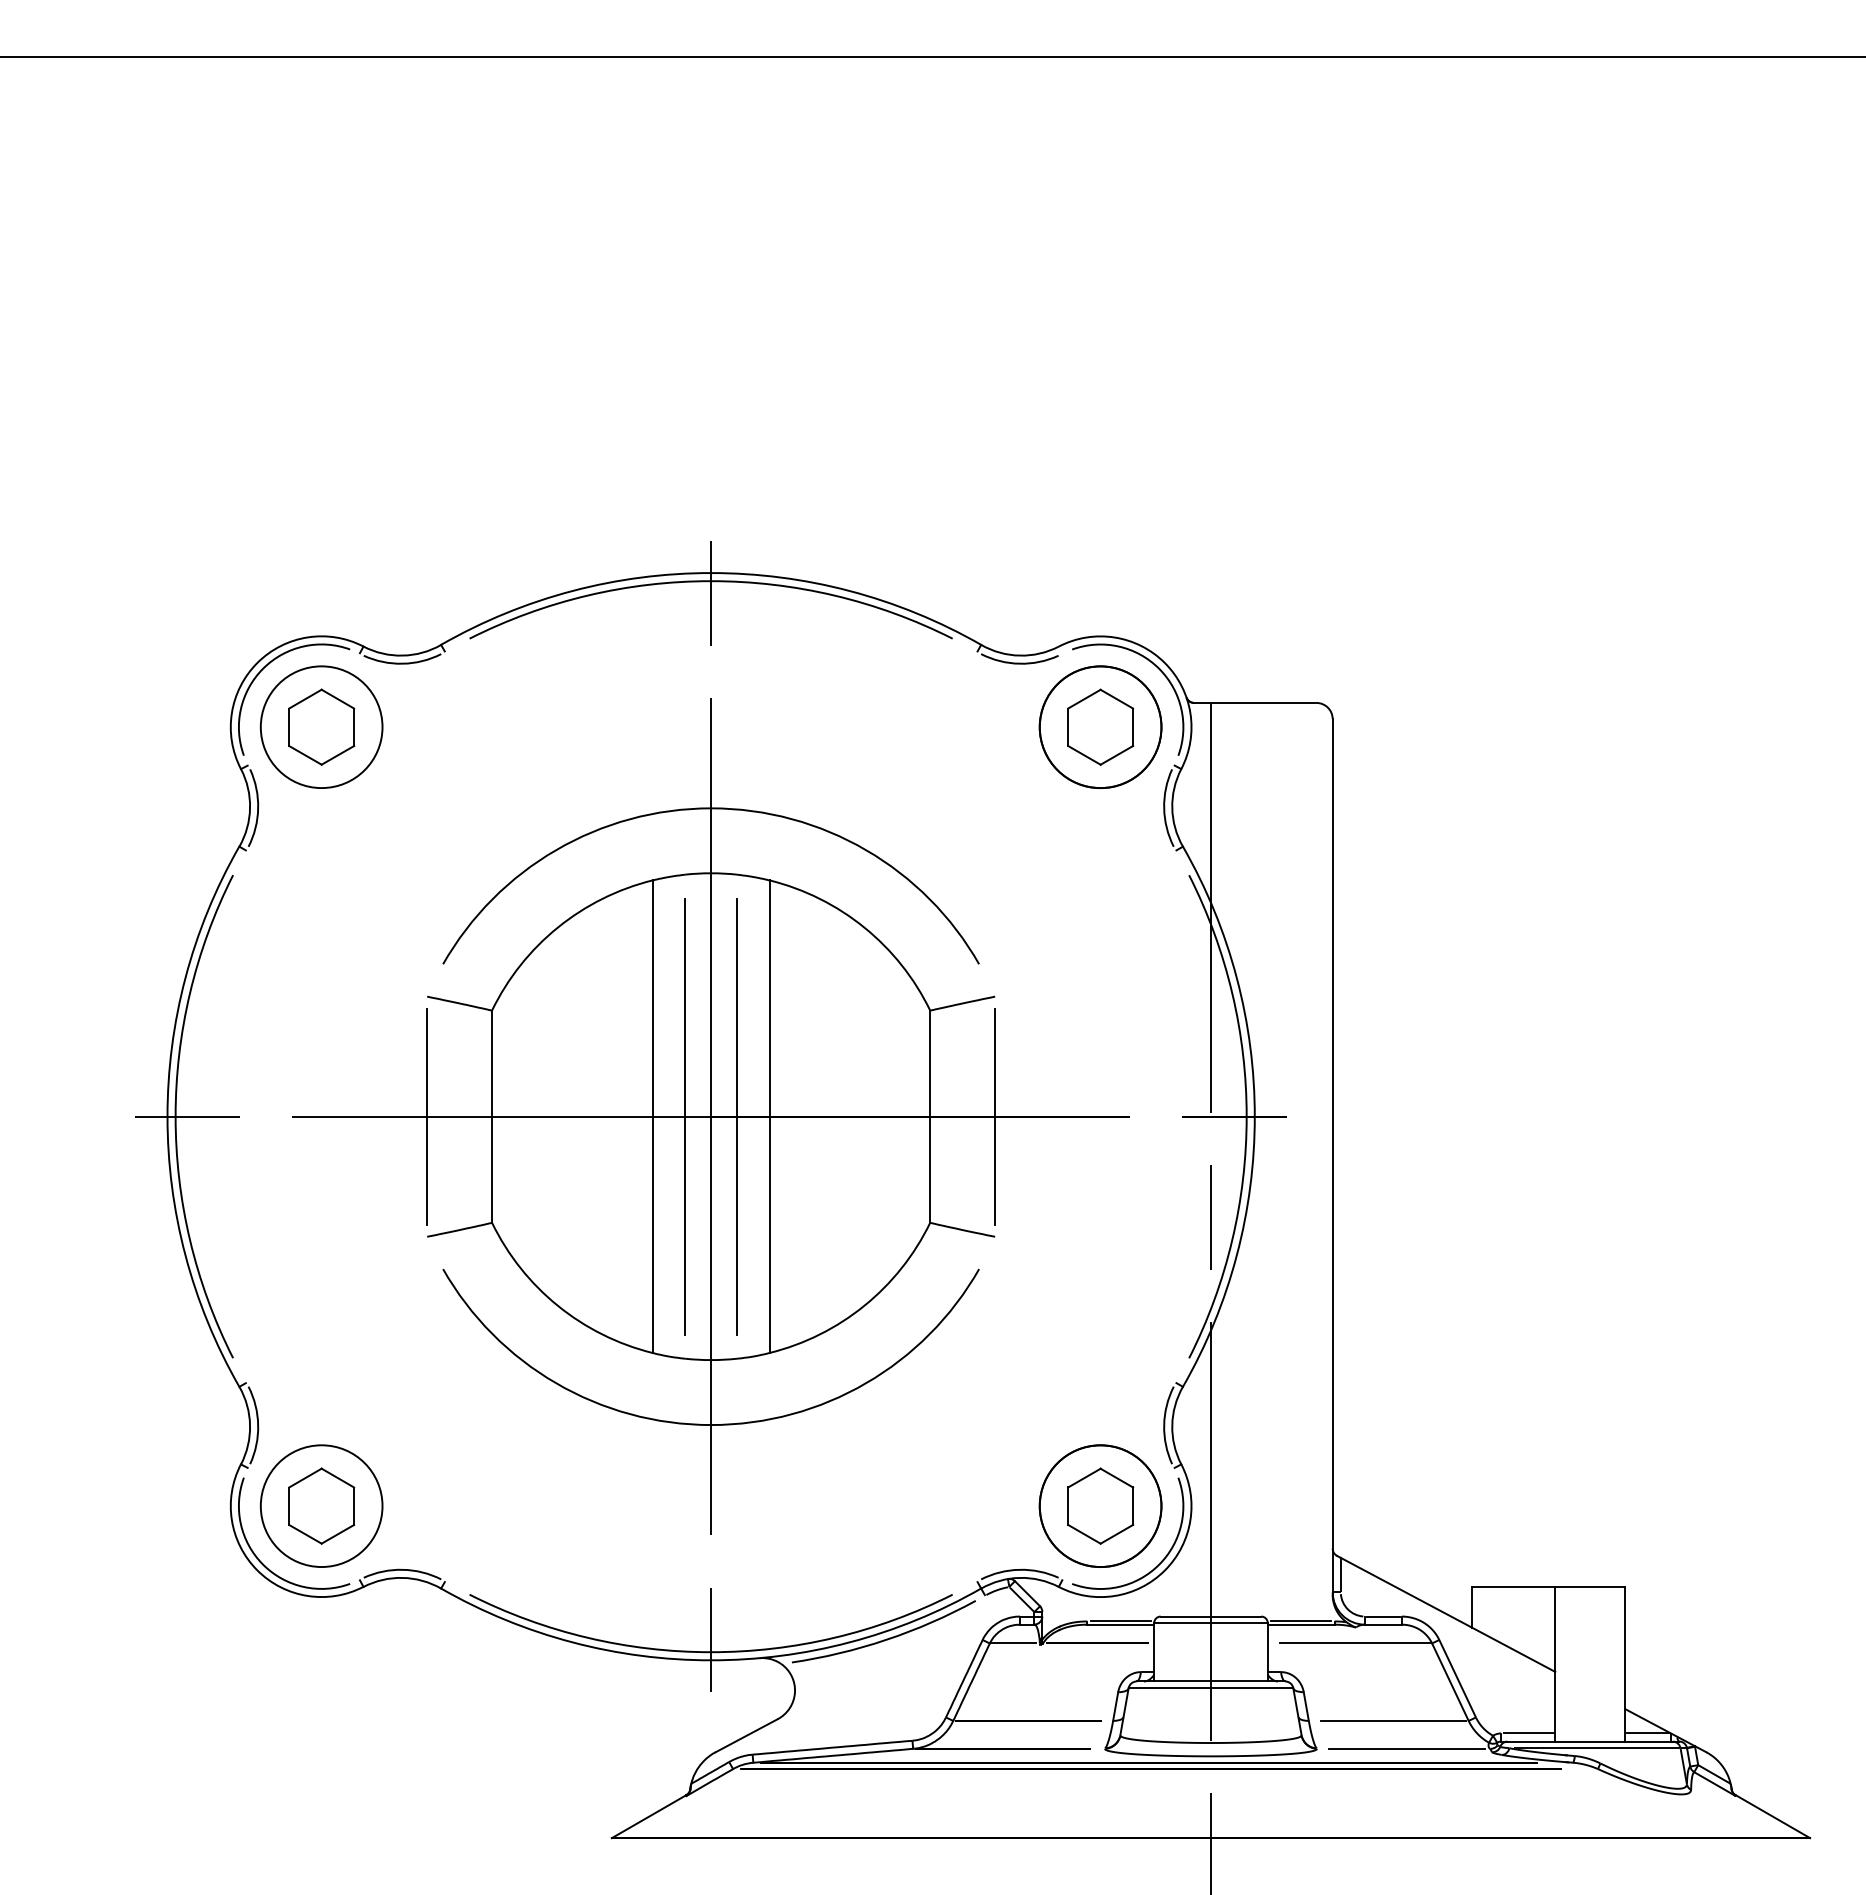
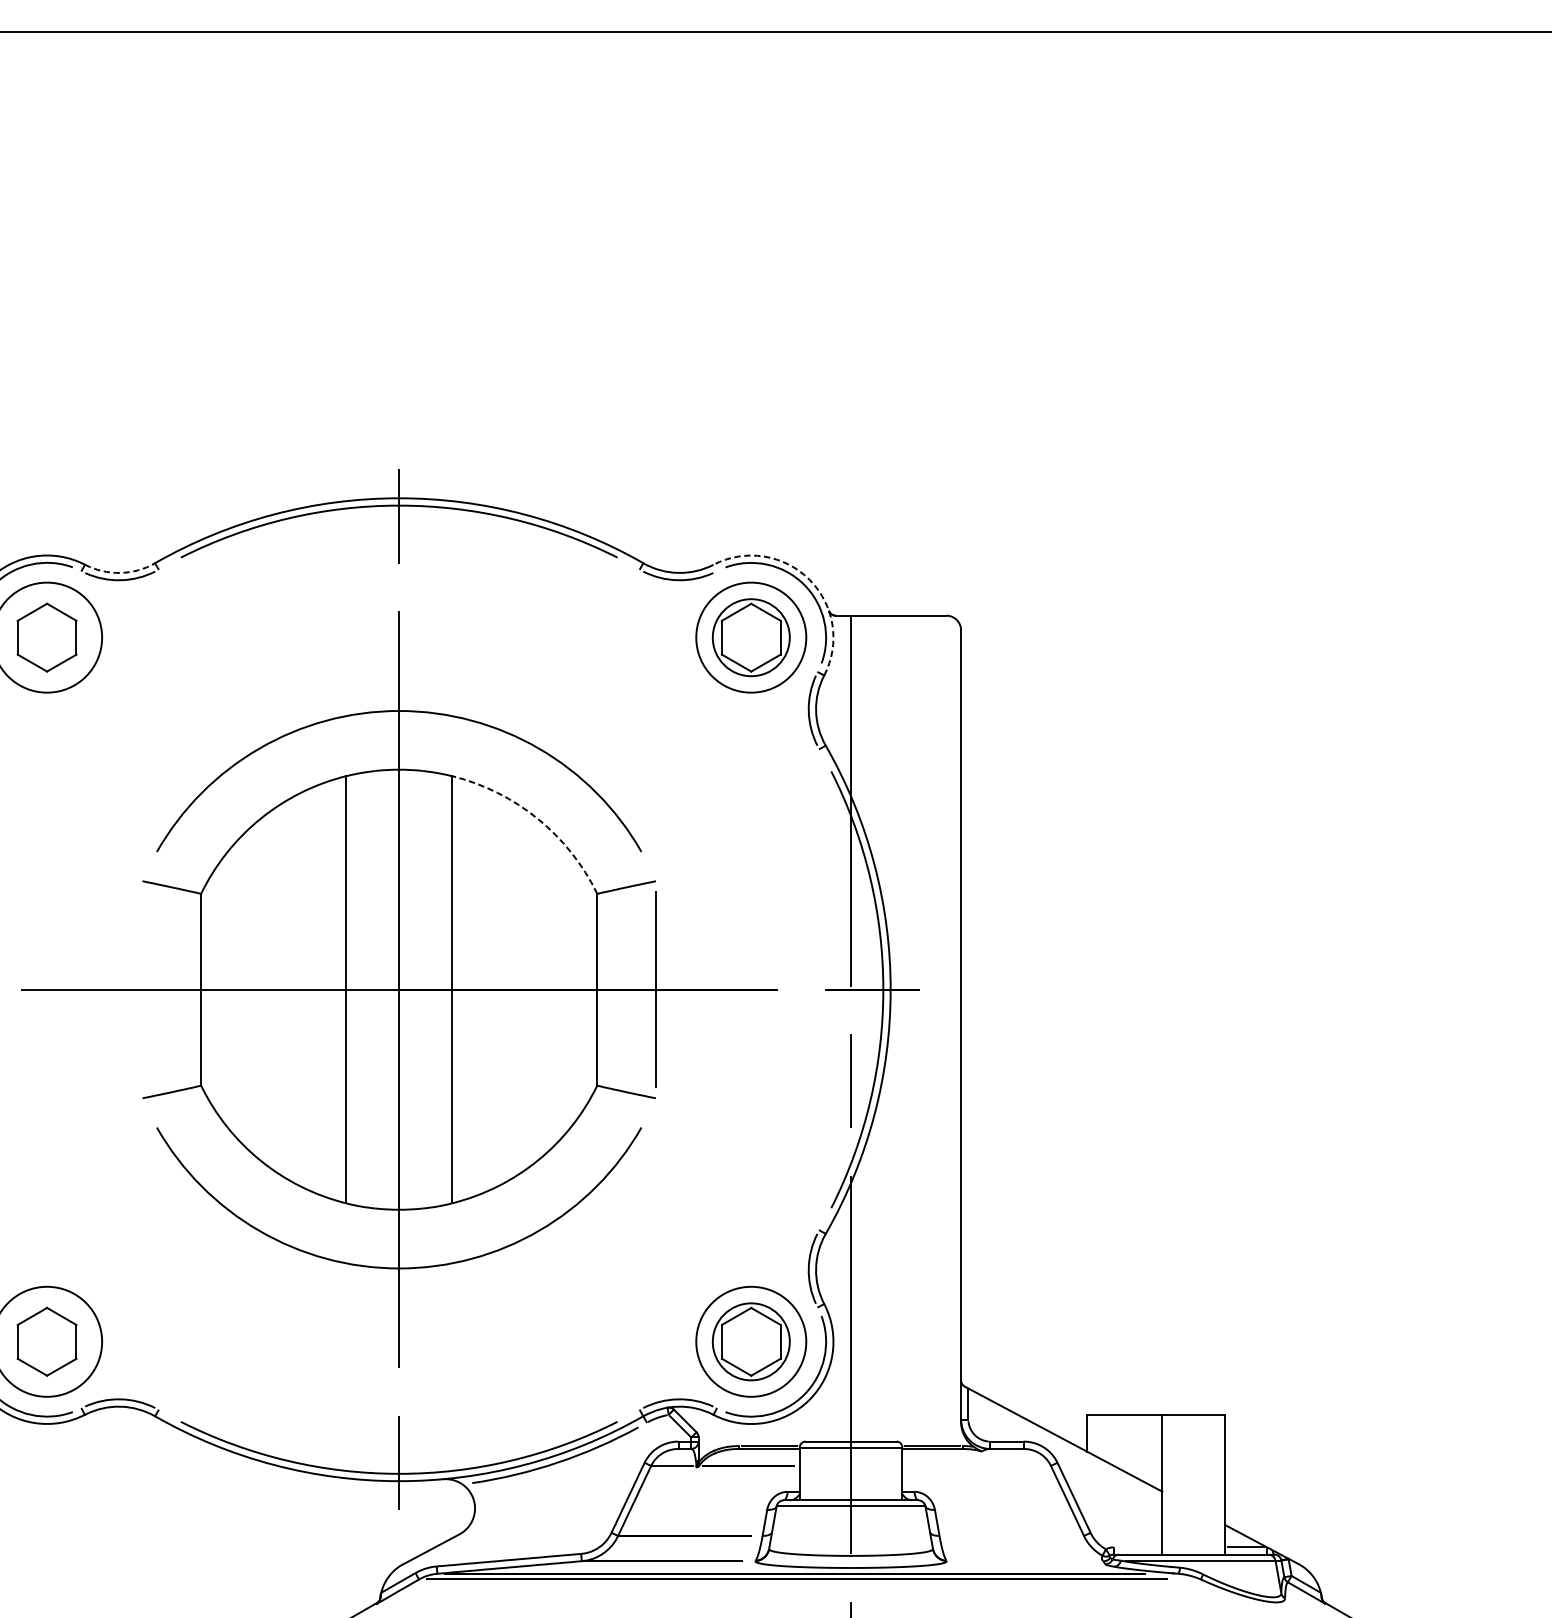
arc: (402, 655) -> (120, 572), solid -> dashed
arc: (1164, 663) -> (809, 580), solid -> dashed
circle: (1100, 727) -> (751, 637), size x0.7
arc: (864, 927) -> (537, 818), solid -> dashed
line: (427, 1116) -> (142, 989), removed
line: (685, 1116) -> (376, 989), removed
line: (737, 1116) -> (423, 989), removed
circle: (1100, 1506) -> (751, 1342), size x0.7
line: (1354, 1643) -> (980, 1465), removed
line: (1393, 1720) -> (1016, 1535), removed
line: (1528, 1733) -> (1138, 1547), removed
line: (1406, 1748) -> (1027, 1560), removed

